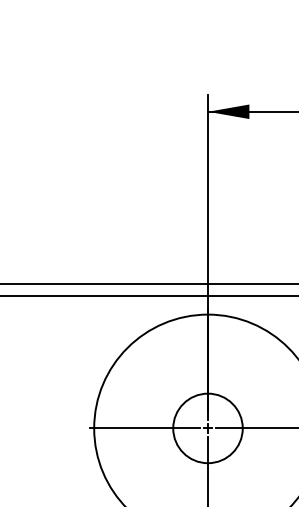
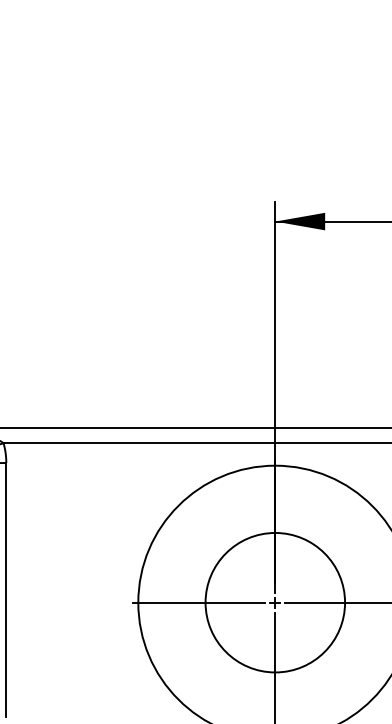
circle: (208, 428) -> (275, 602), size x1.67

